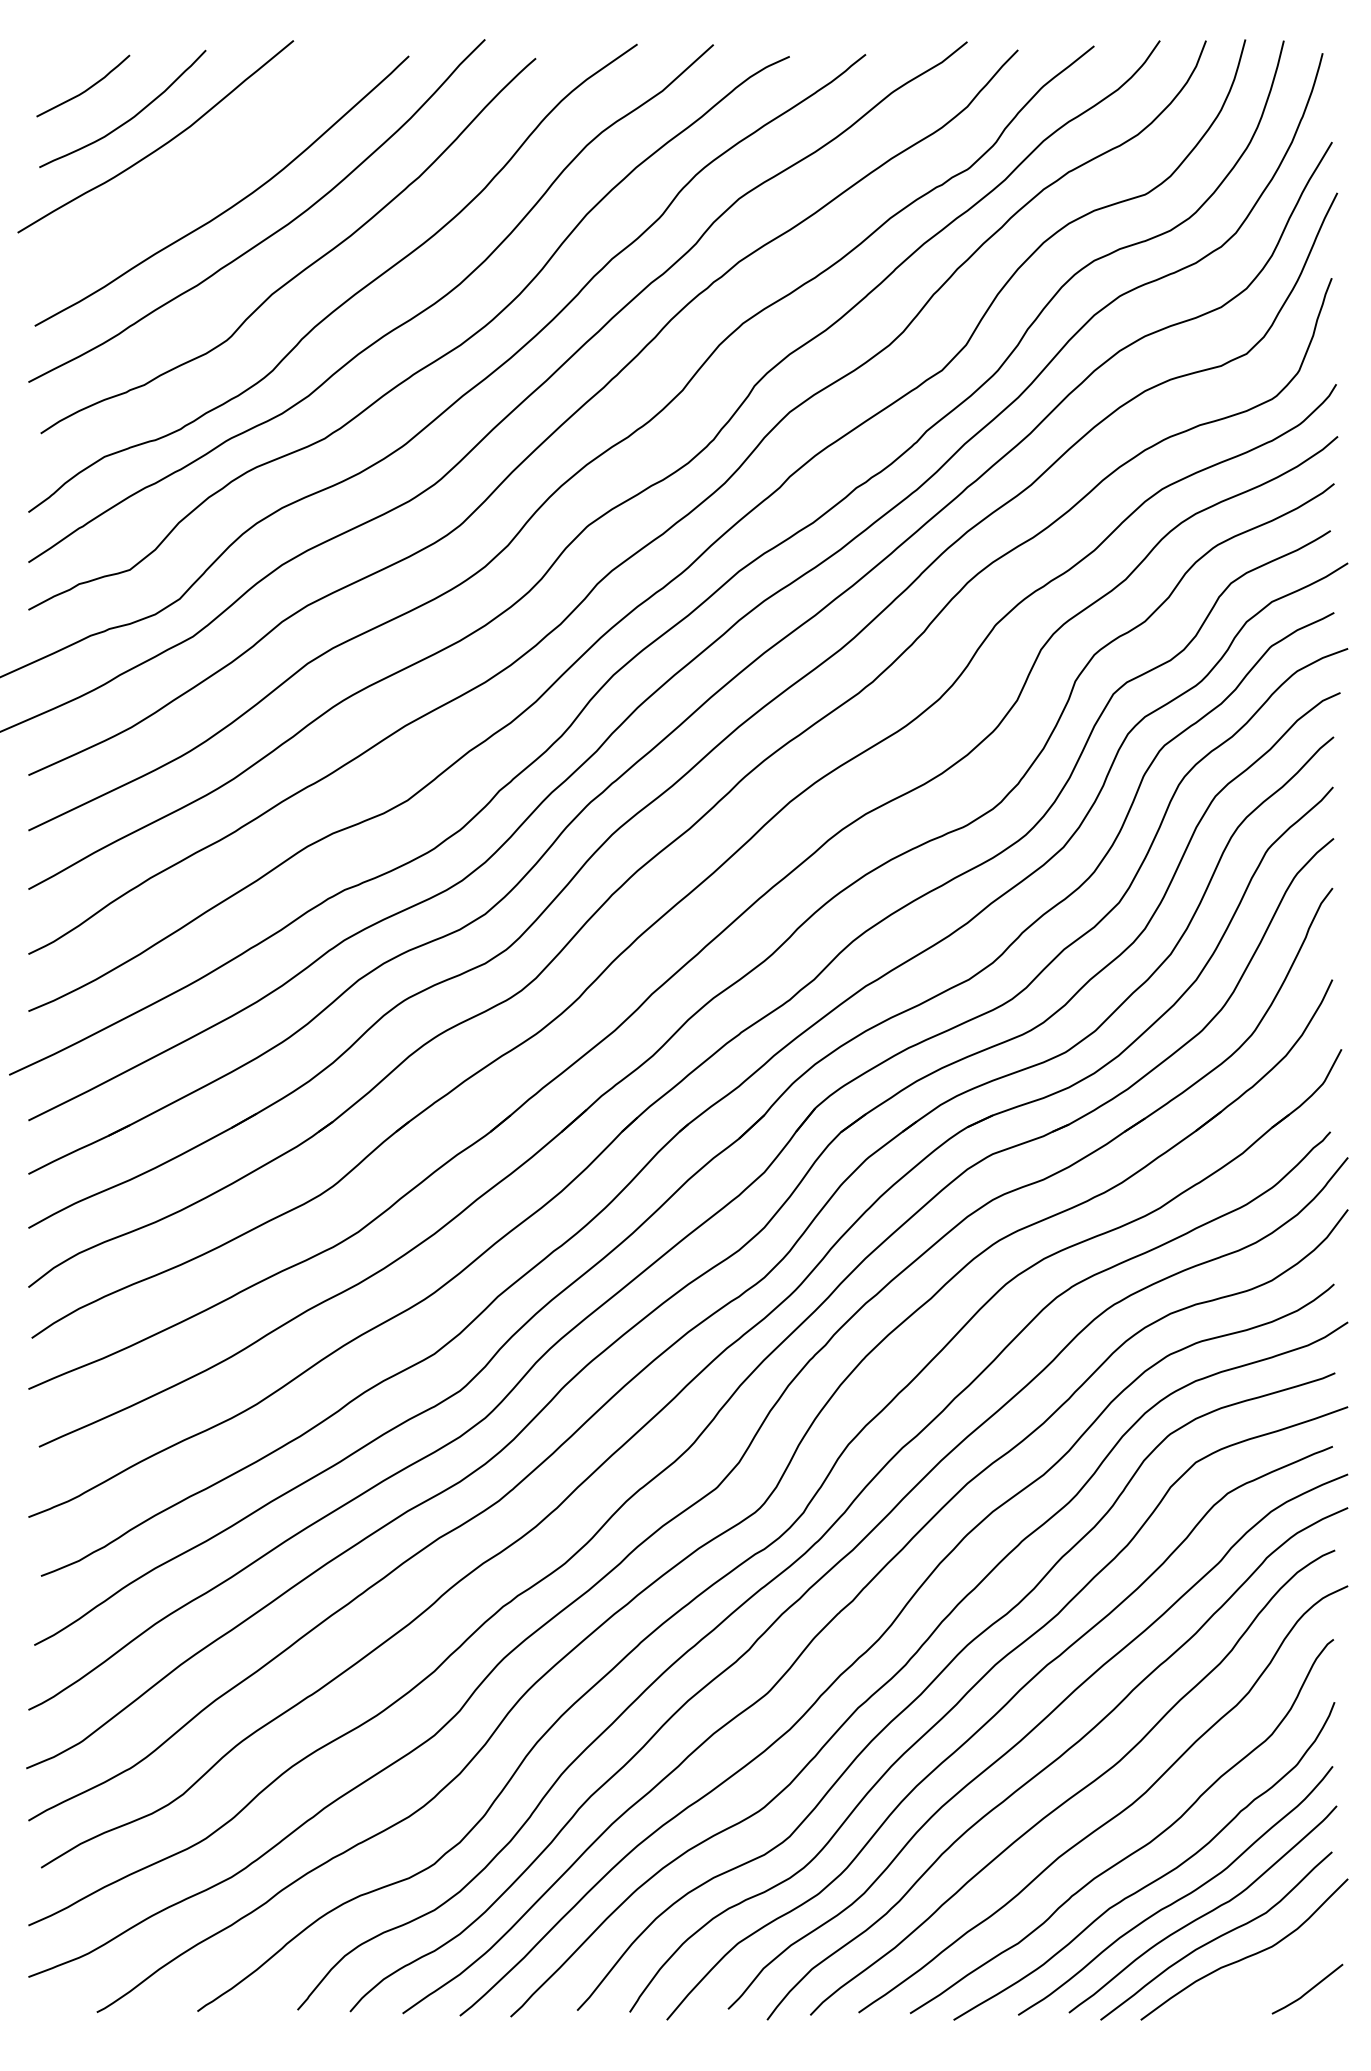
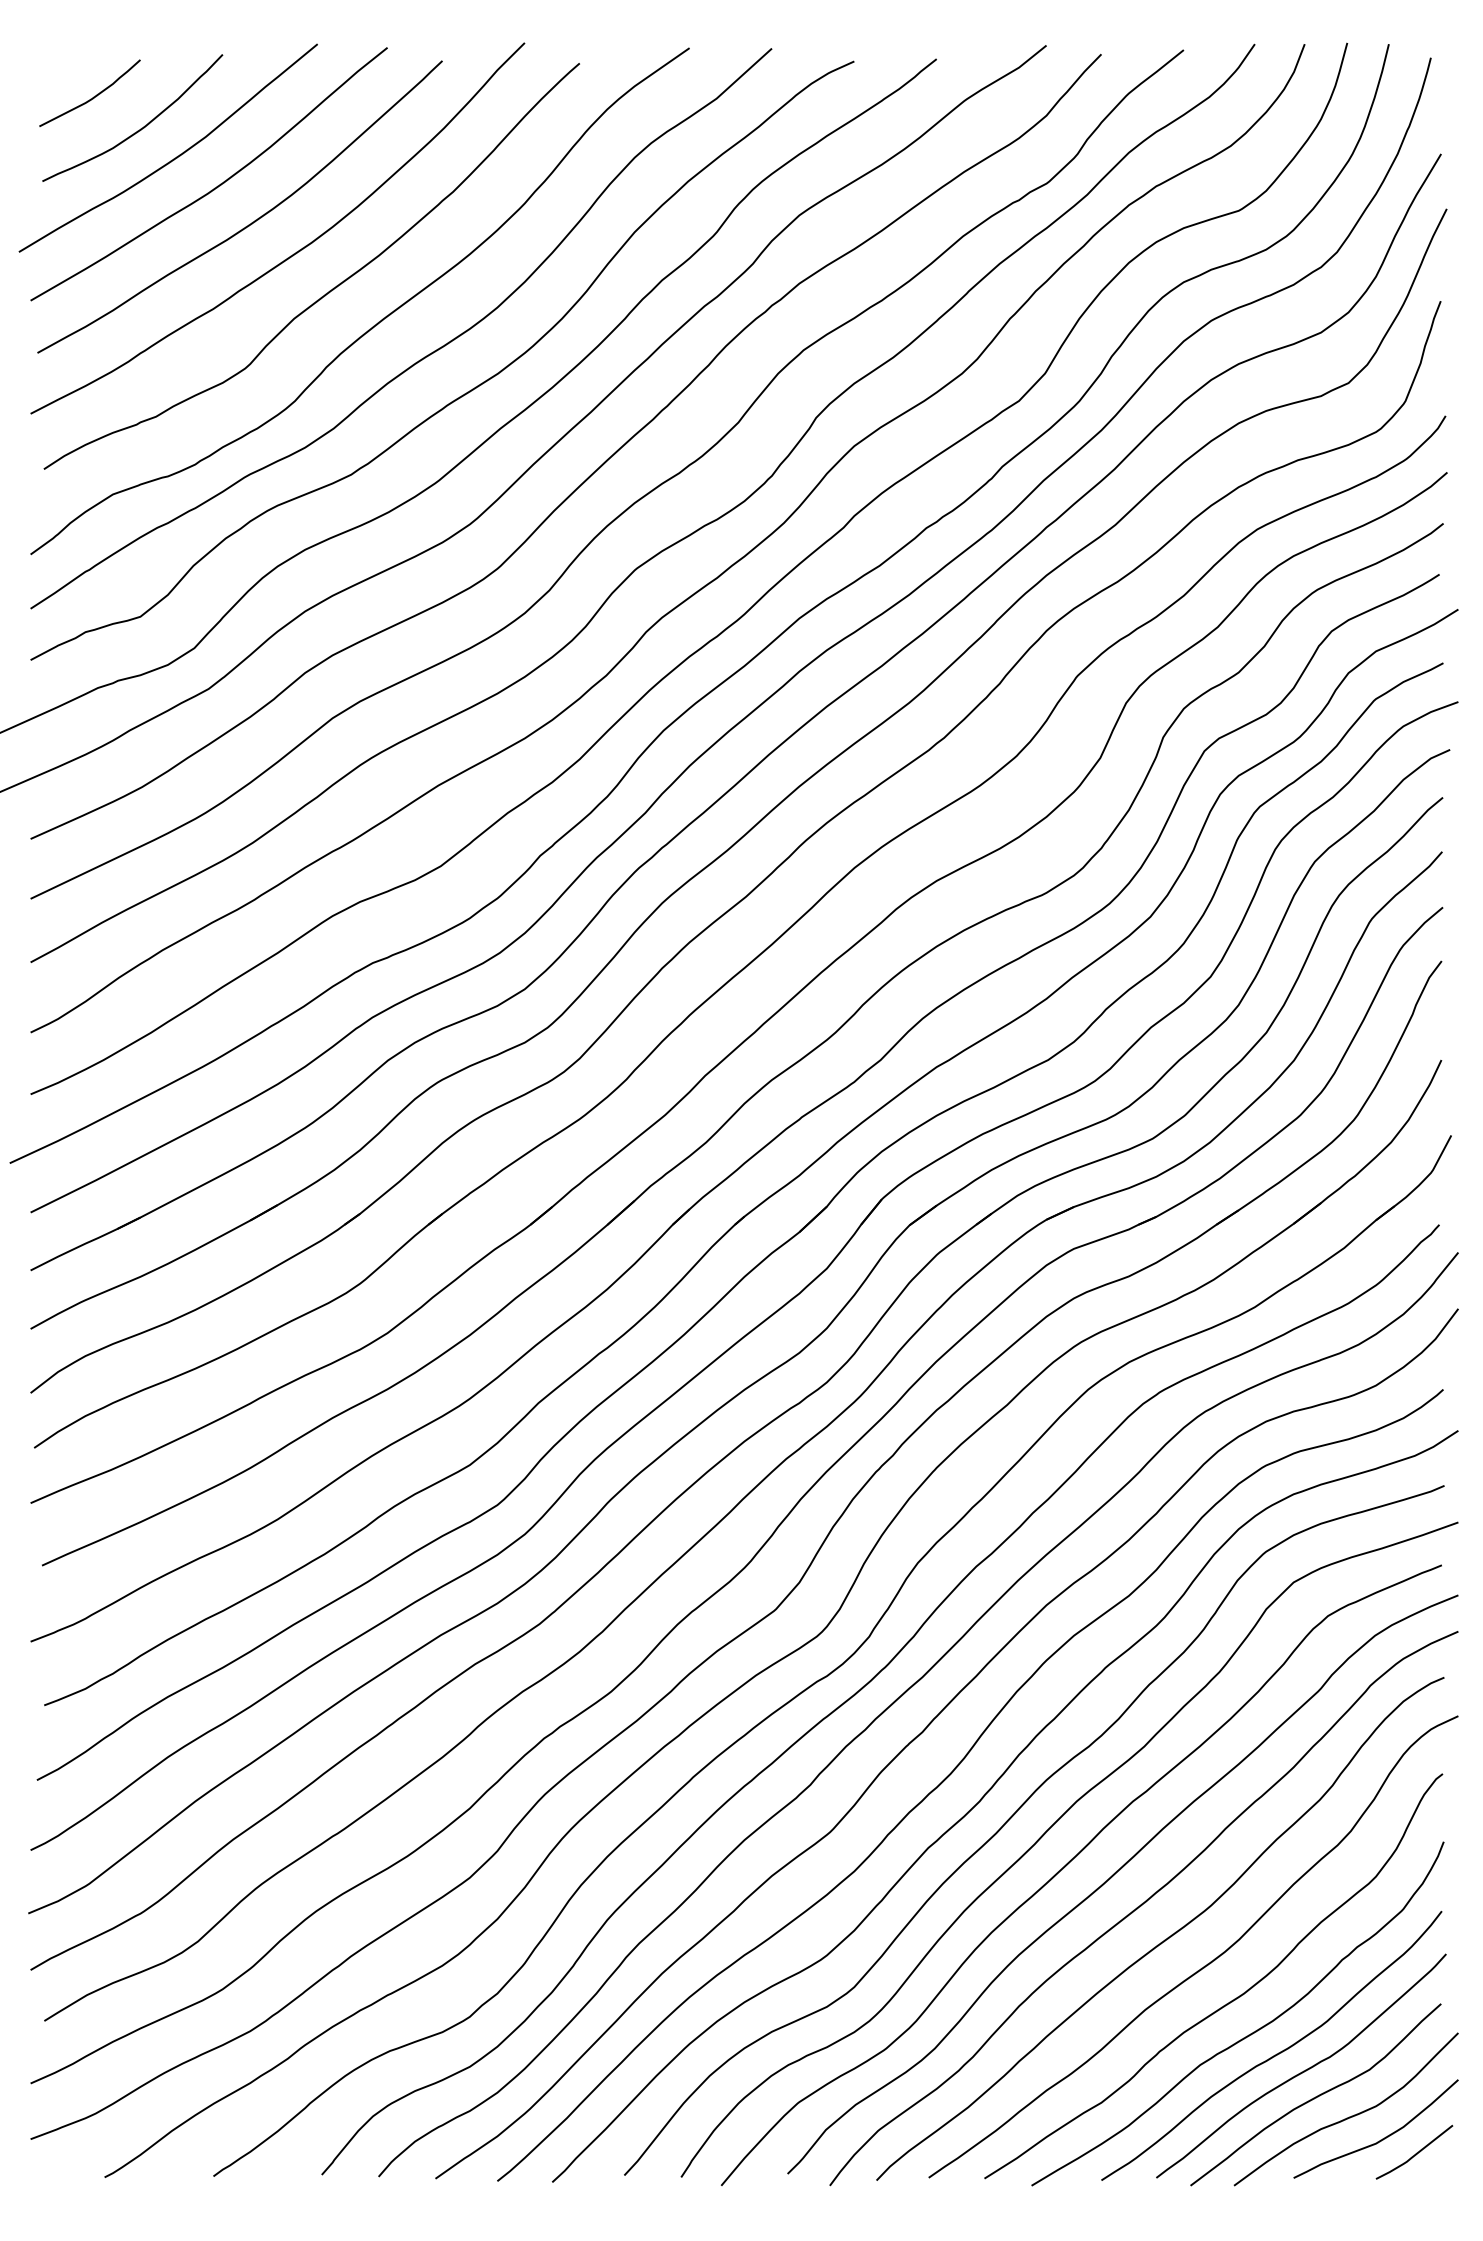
curve: (199, 172) -> (215, 186), added
curve: (1277, 1976) -> (1381, 2138), added

